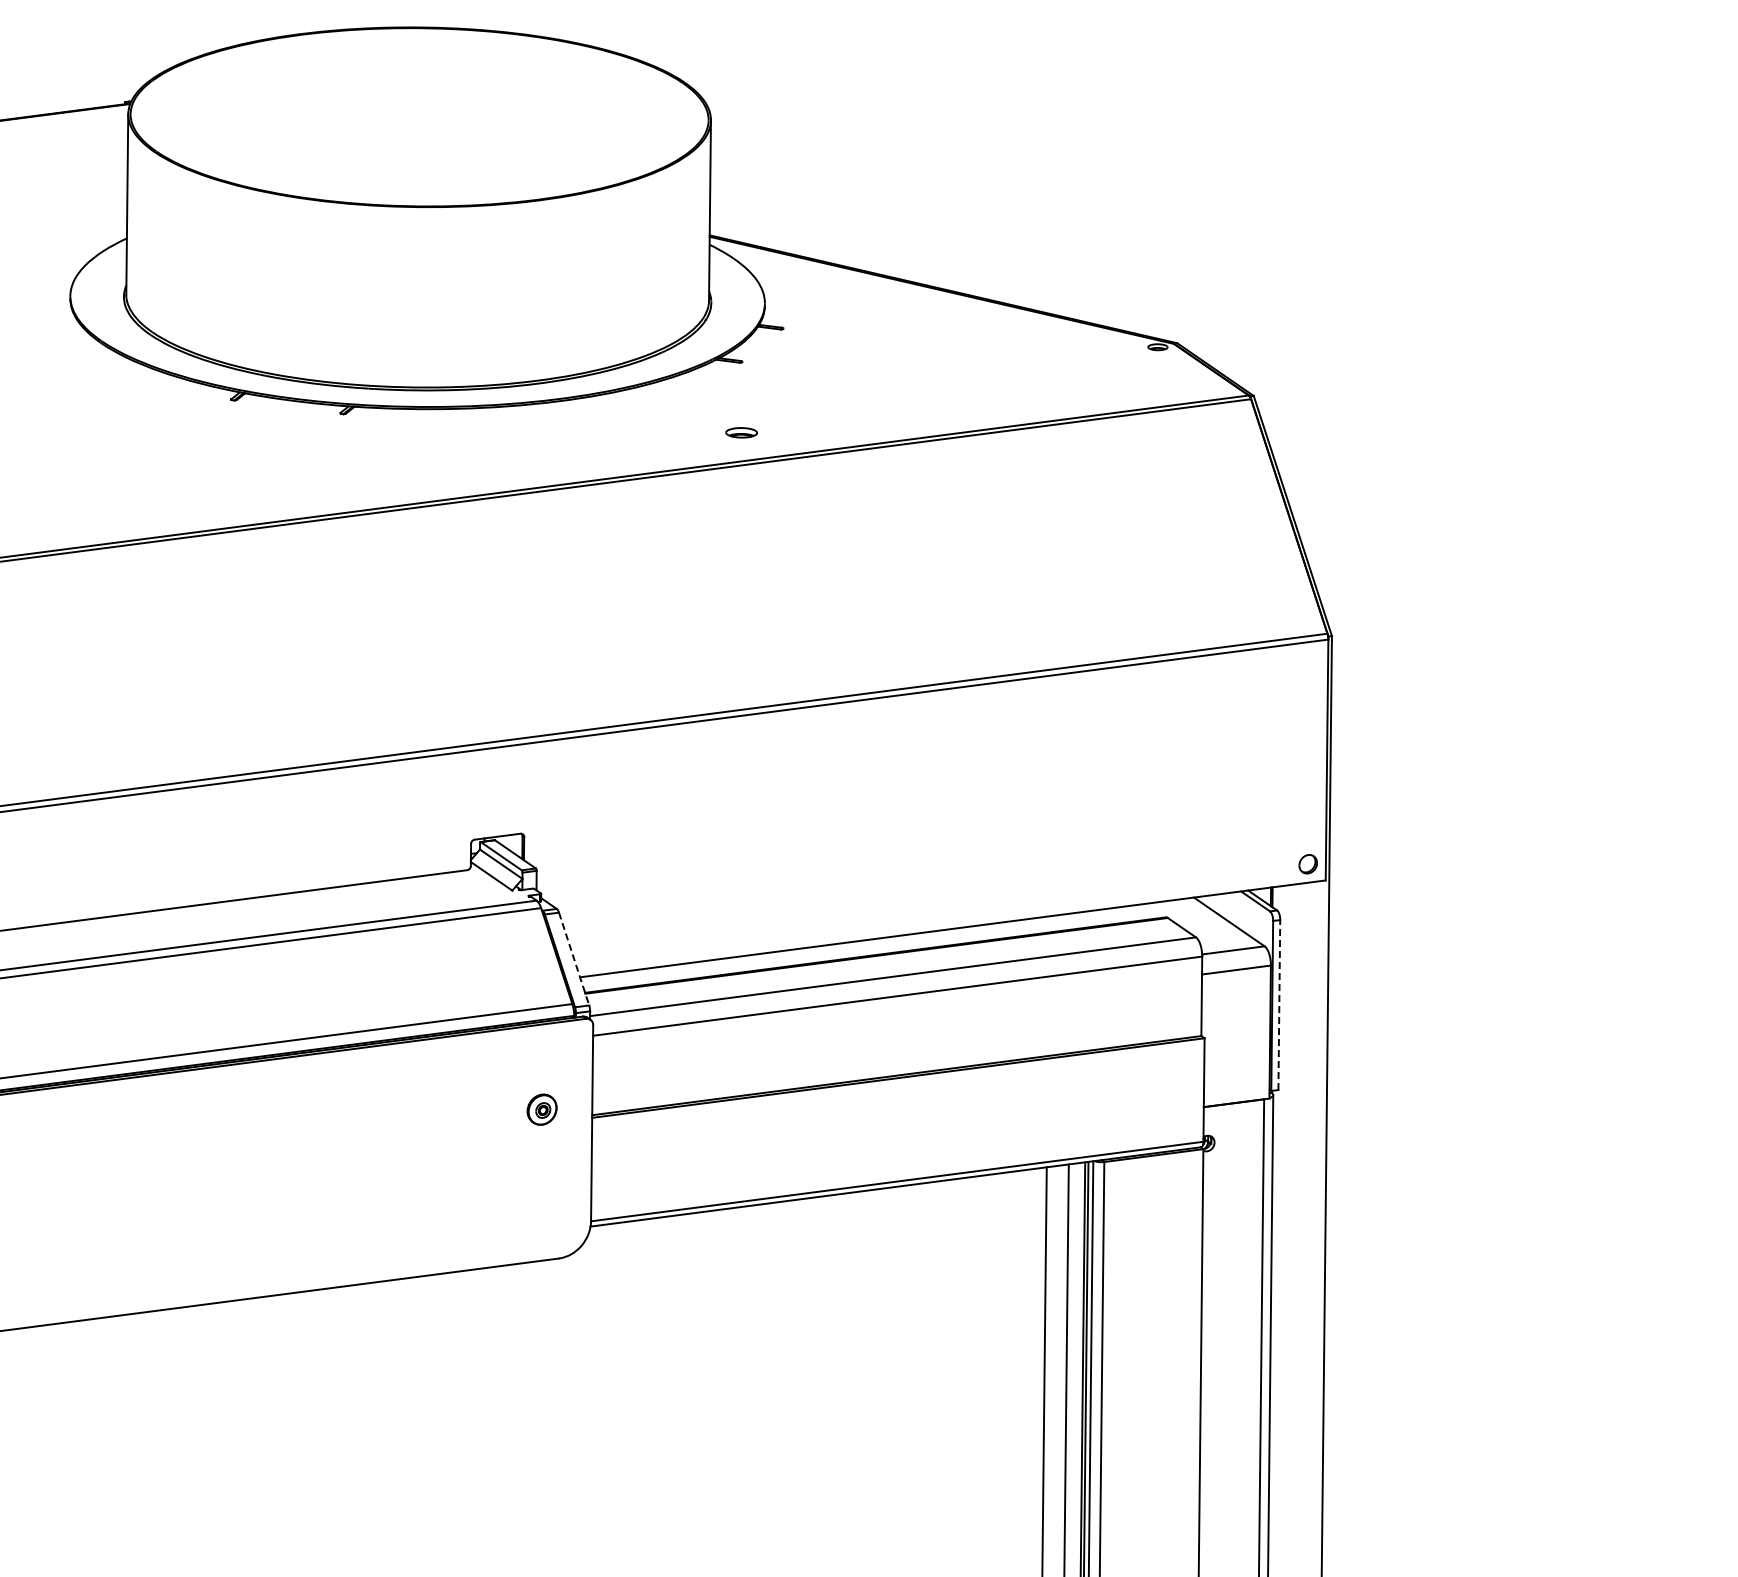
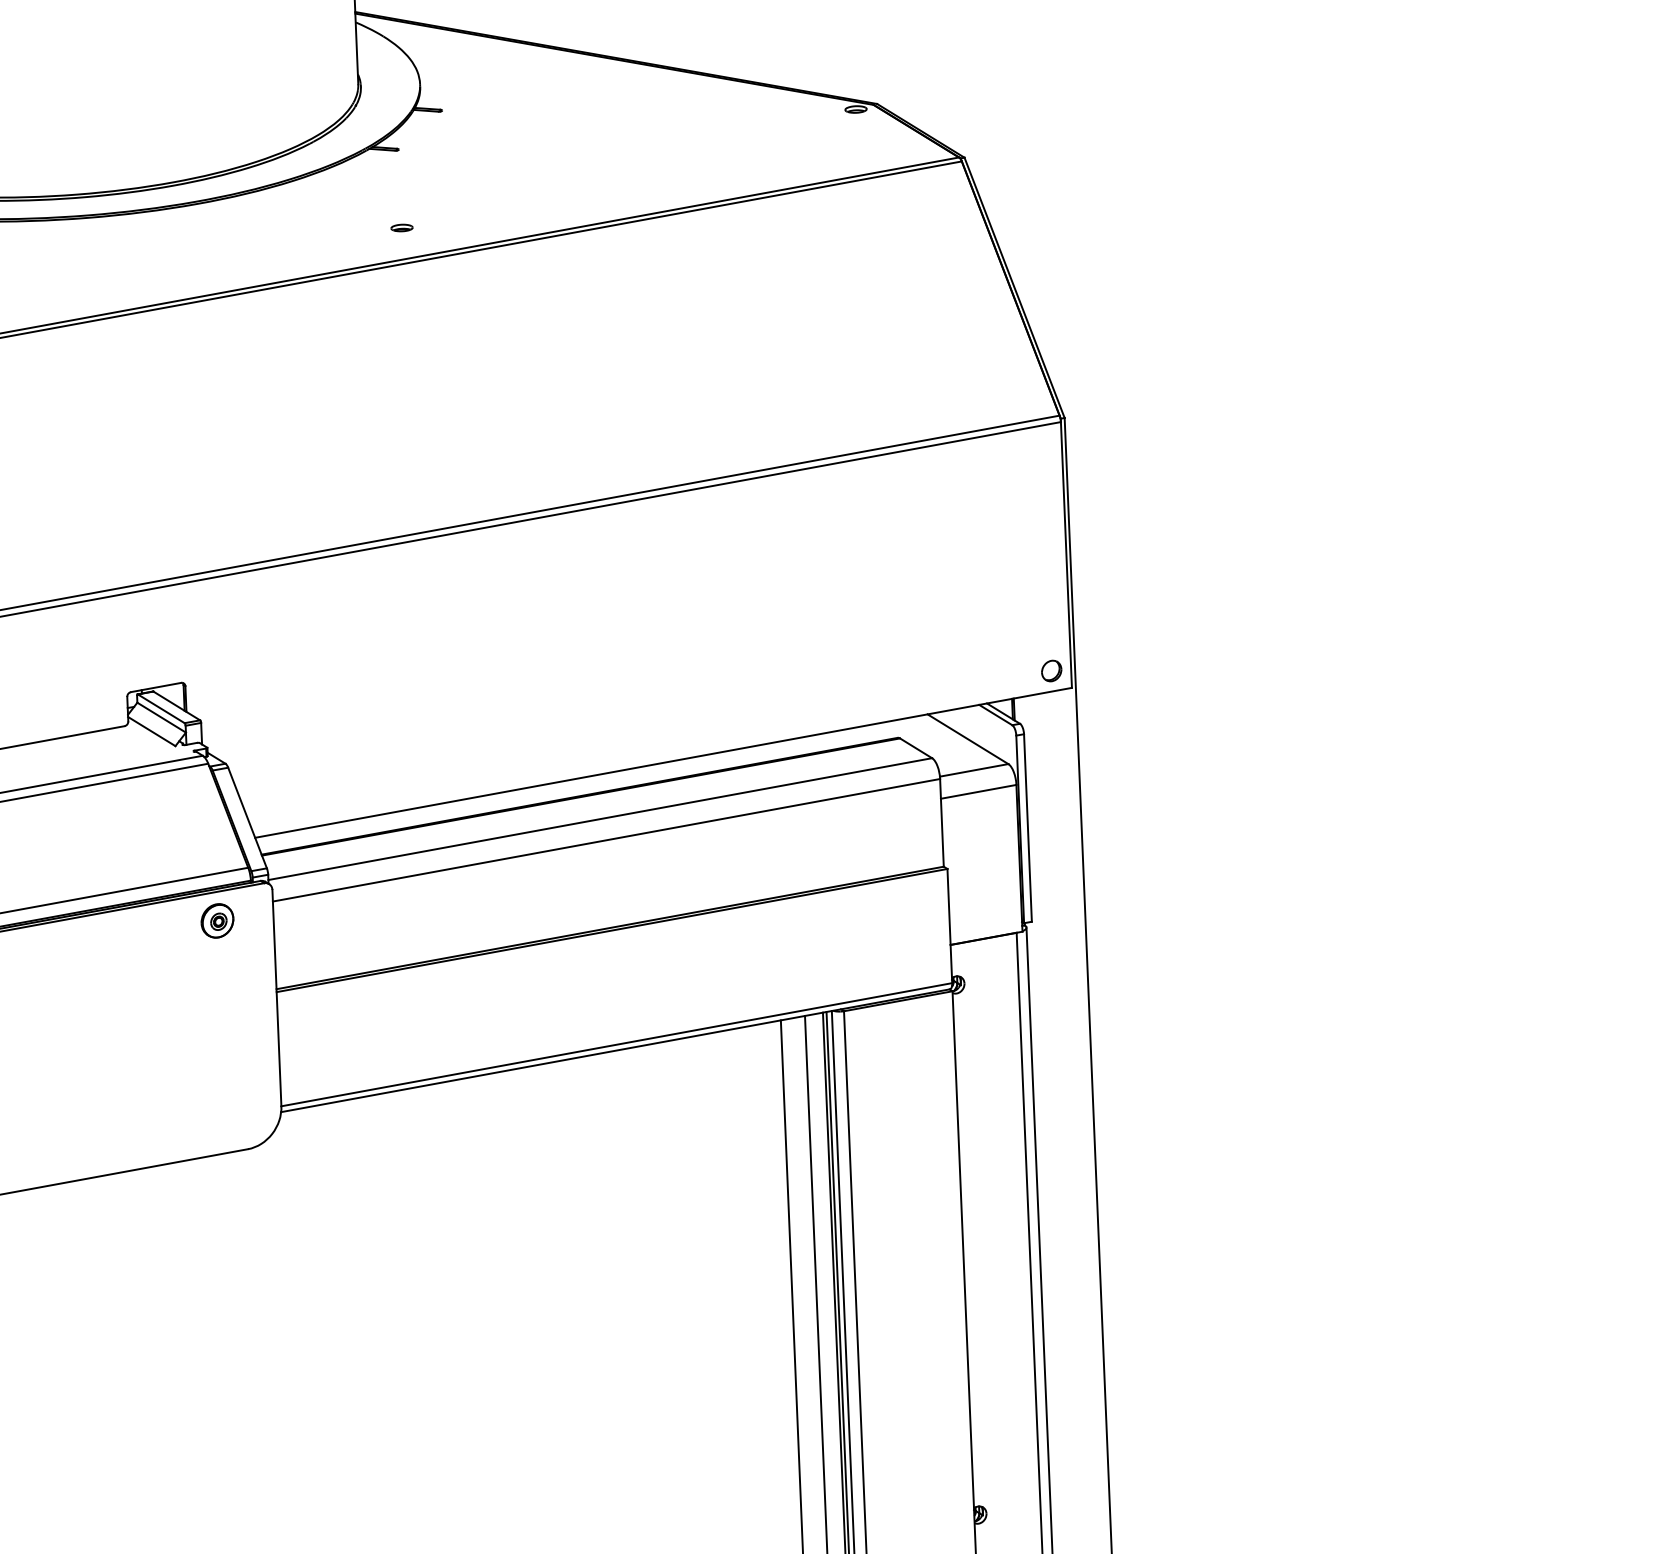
part: (741, 432) -> (401, 227), size x0.62
line: (574, 959) -> (247, 818), dashed -> solid
line: (1279, 1005) -> (1028, 828), dashed -> solid
part: (541, 1109) -> (216, 920), moved

